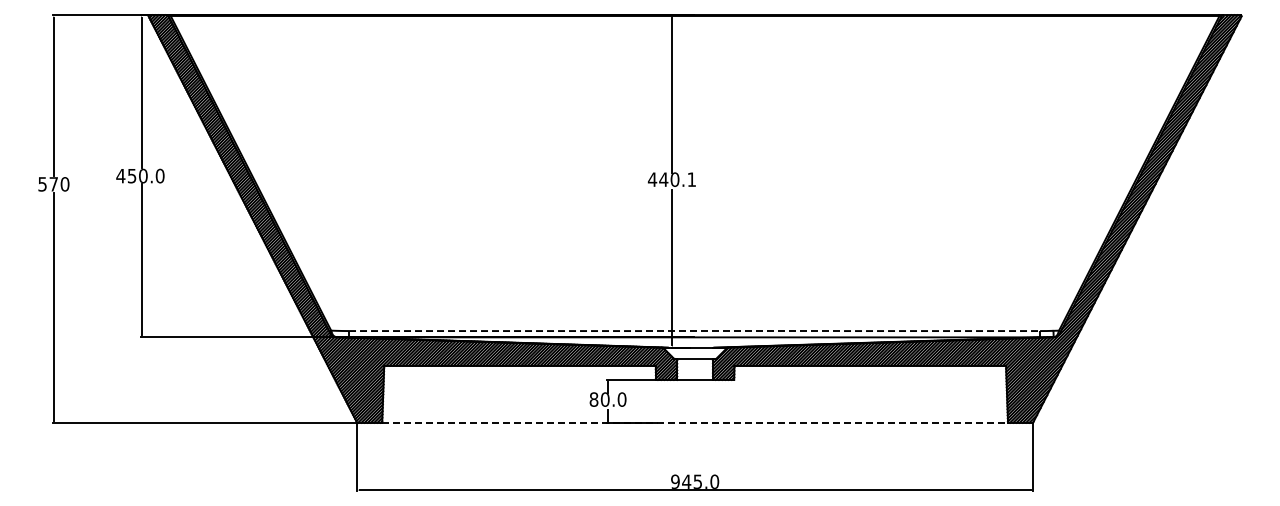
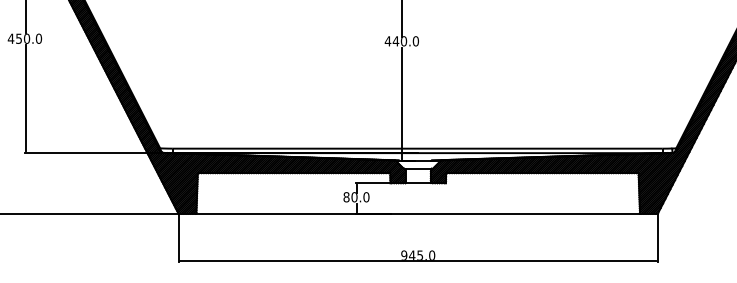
text: (691, 179) -> (415, 41), 440.1 -> 440.0
line: (695, 331) -> (418, 148), dashed -> solid
line: (695, 422) -> (418, 213), dashed -> solid

